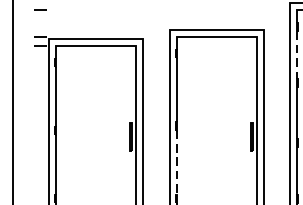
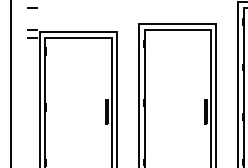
line: (297, 55) -> (243, 45), dashed -> solid
line: (176, 162) -> (144, 133), dashed -> solid

